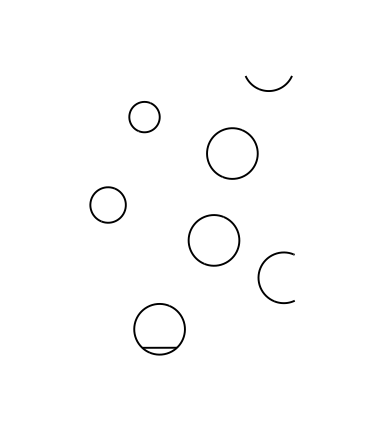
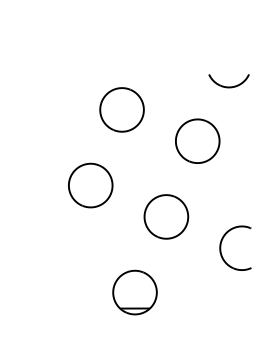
part: (144, 116) -> (122, 109), size x1.67
part: (107, 204) -> (90, 185), size x1.43
part: (213, 240) -> (165, 217), moved

